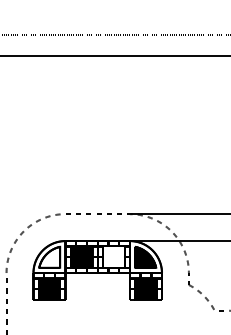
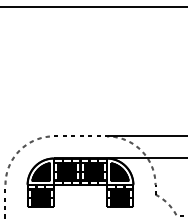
hatch: (49, 256) -> (40, 171), added
hatch: (113, 256) -> (93, 171), added

